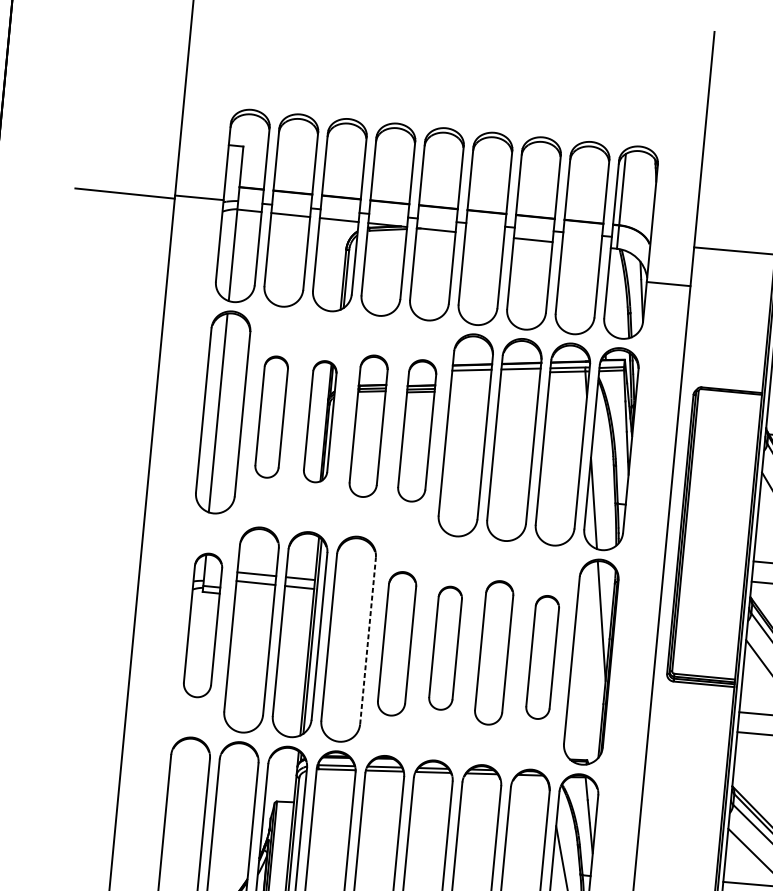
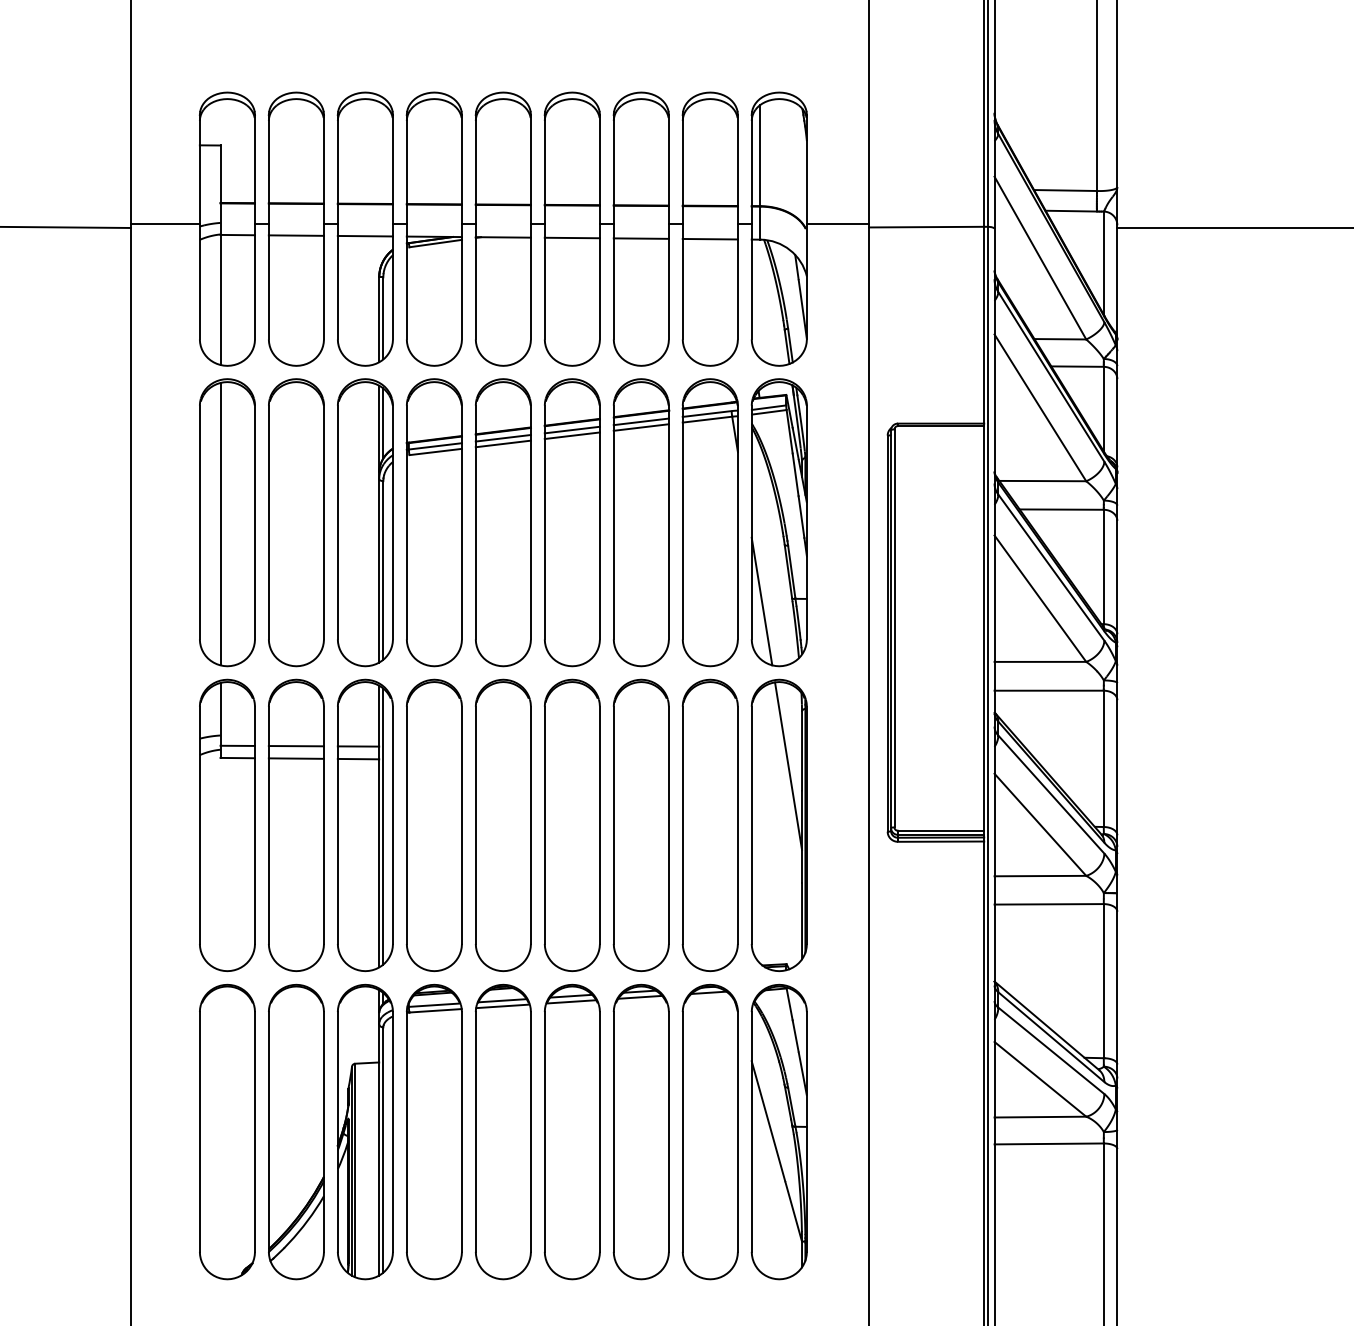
line: (484, 234) -> (571, 237), added
line: (581, 244) -> (709, 238), added
line: (668, 284) -> (837, 223), moved
line: (520, 372) -> (640, 427), added
line: (471, 373) -> (571, 435), added
part: (271, 416) -> (296, 522), size x1.67
part: (320, 421) -> (365, 522), size x1.67
part: (368, 426) -> (433, 522), size x1.43
part: (416, 430) -> (502, 522), size x1.43
part: (203, 625) -> (227, 825), size x1.43
line: (367, 641) -> (461, 825), dashed -> solid
part: (396, 643) -> (502, 825), size x1.43
part: (445, 647) -> (571, 824), size x1.67
part: (493, 652) -> (640, 824), size x1.43
part: (542, 656) -> (709, 824), size x1.67

